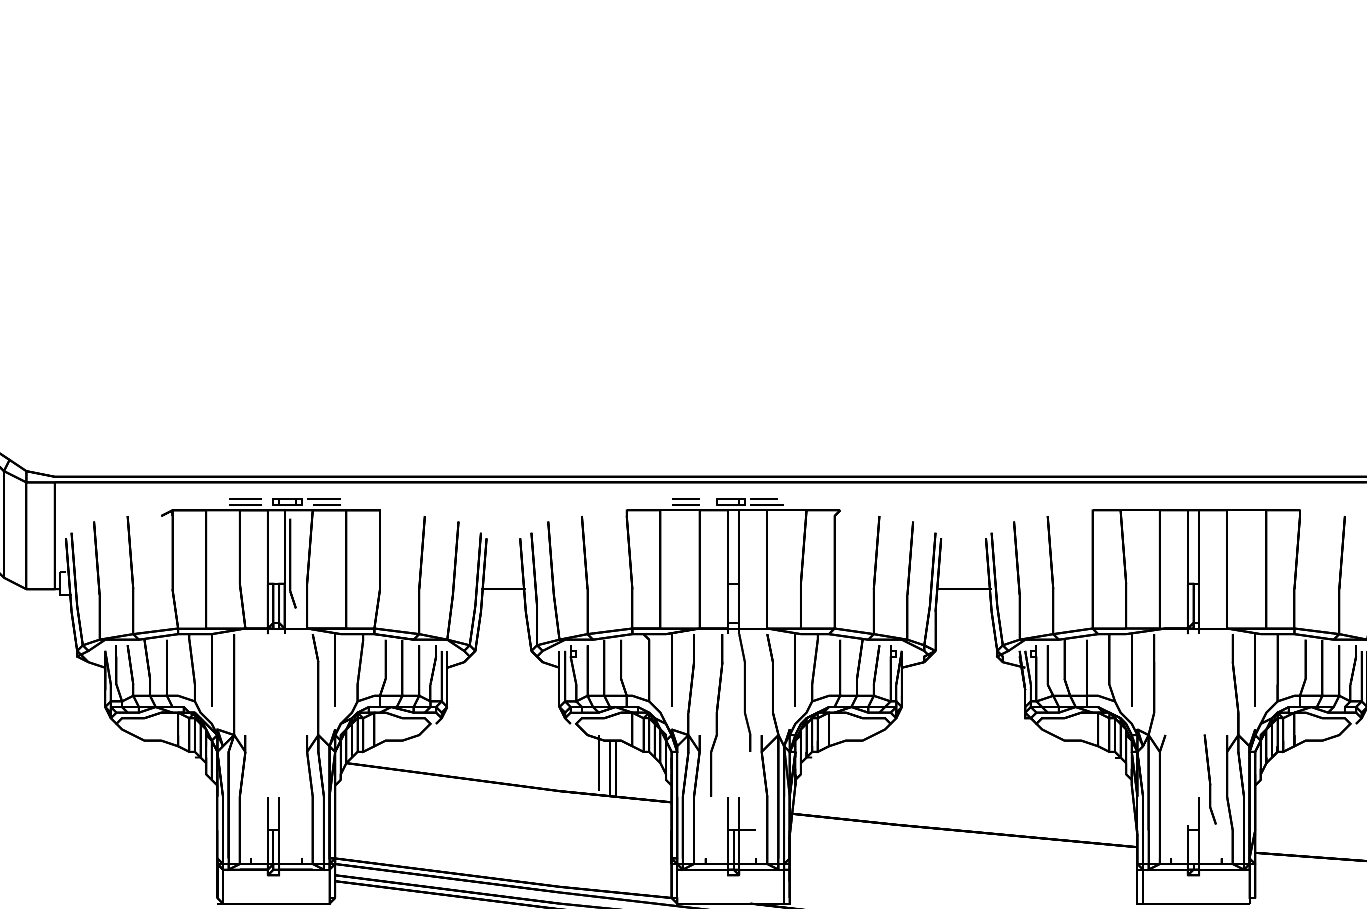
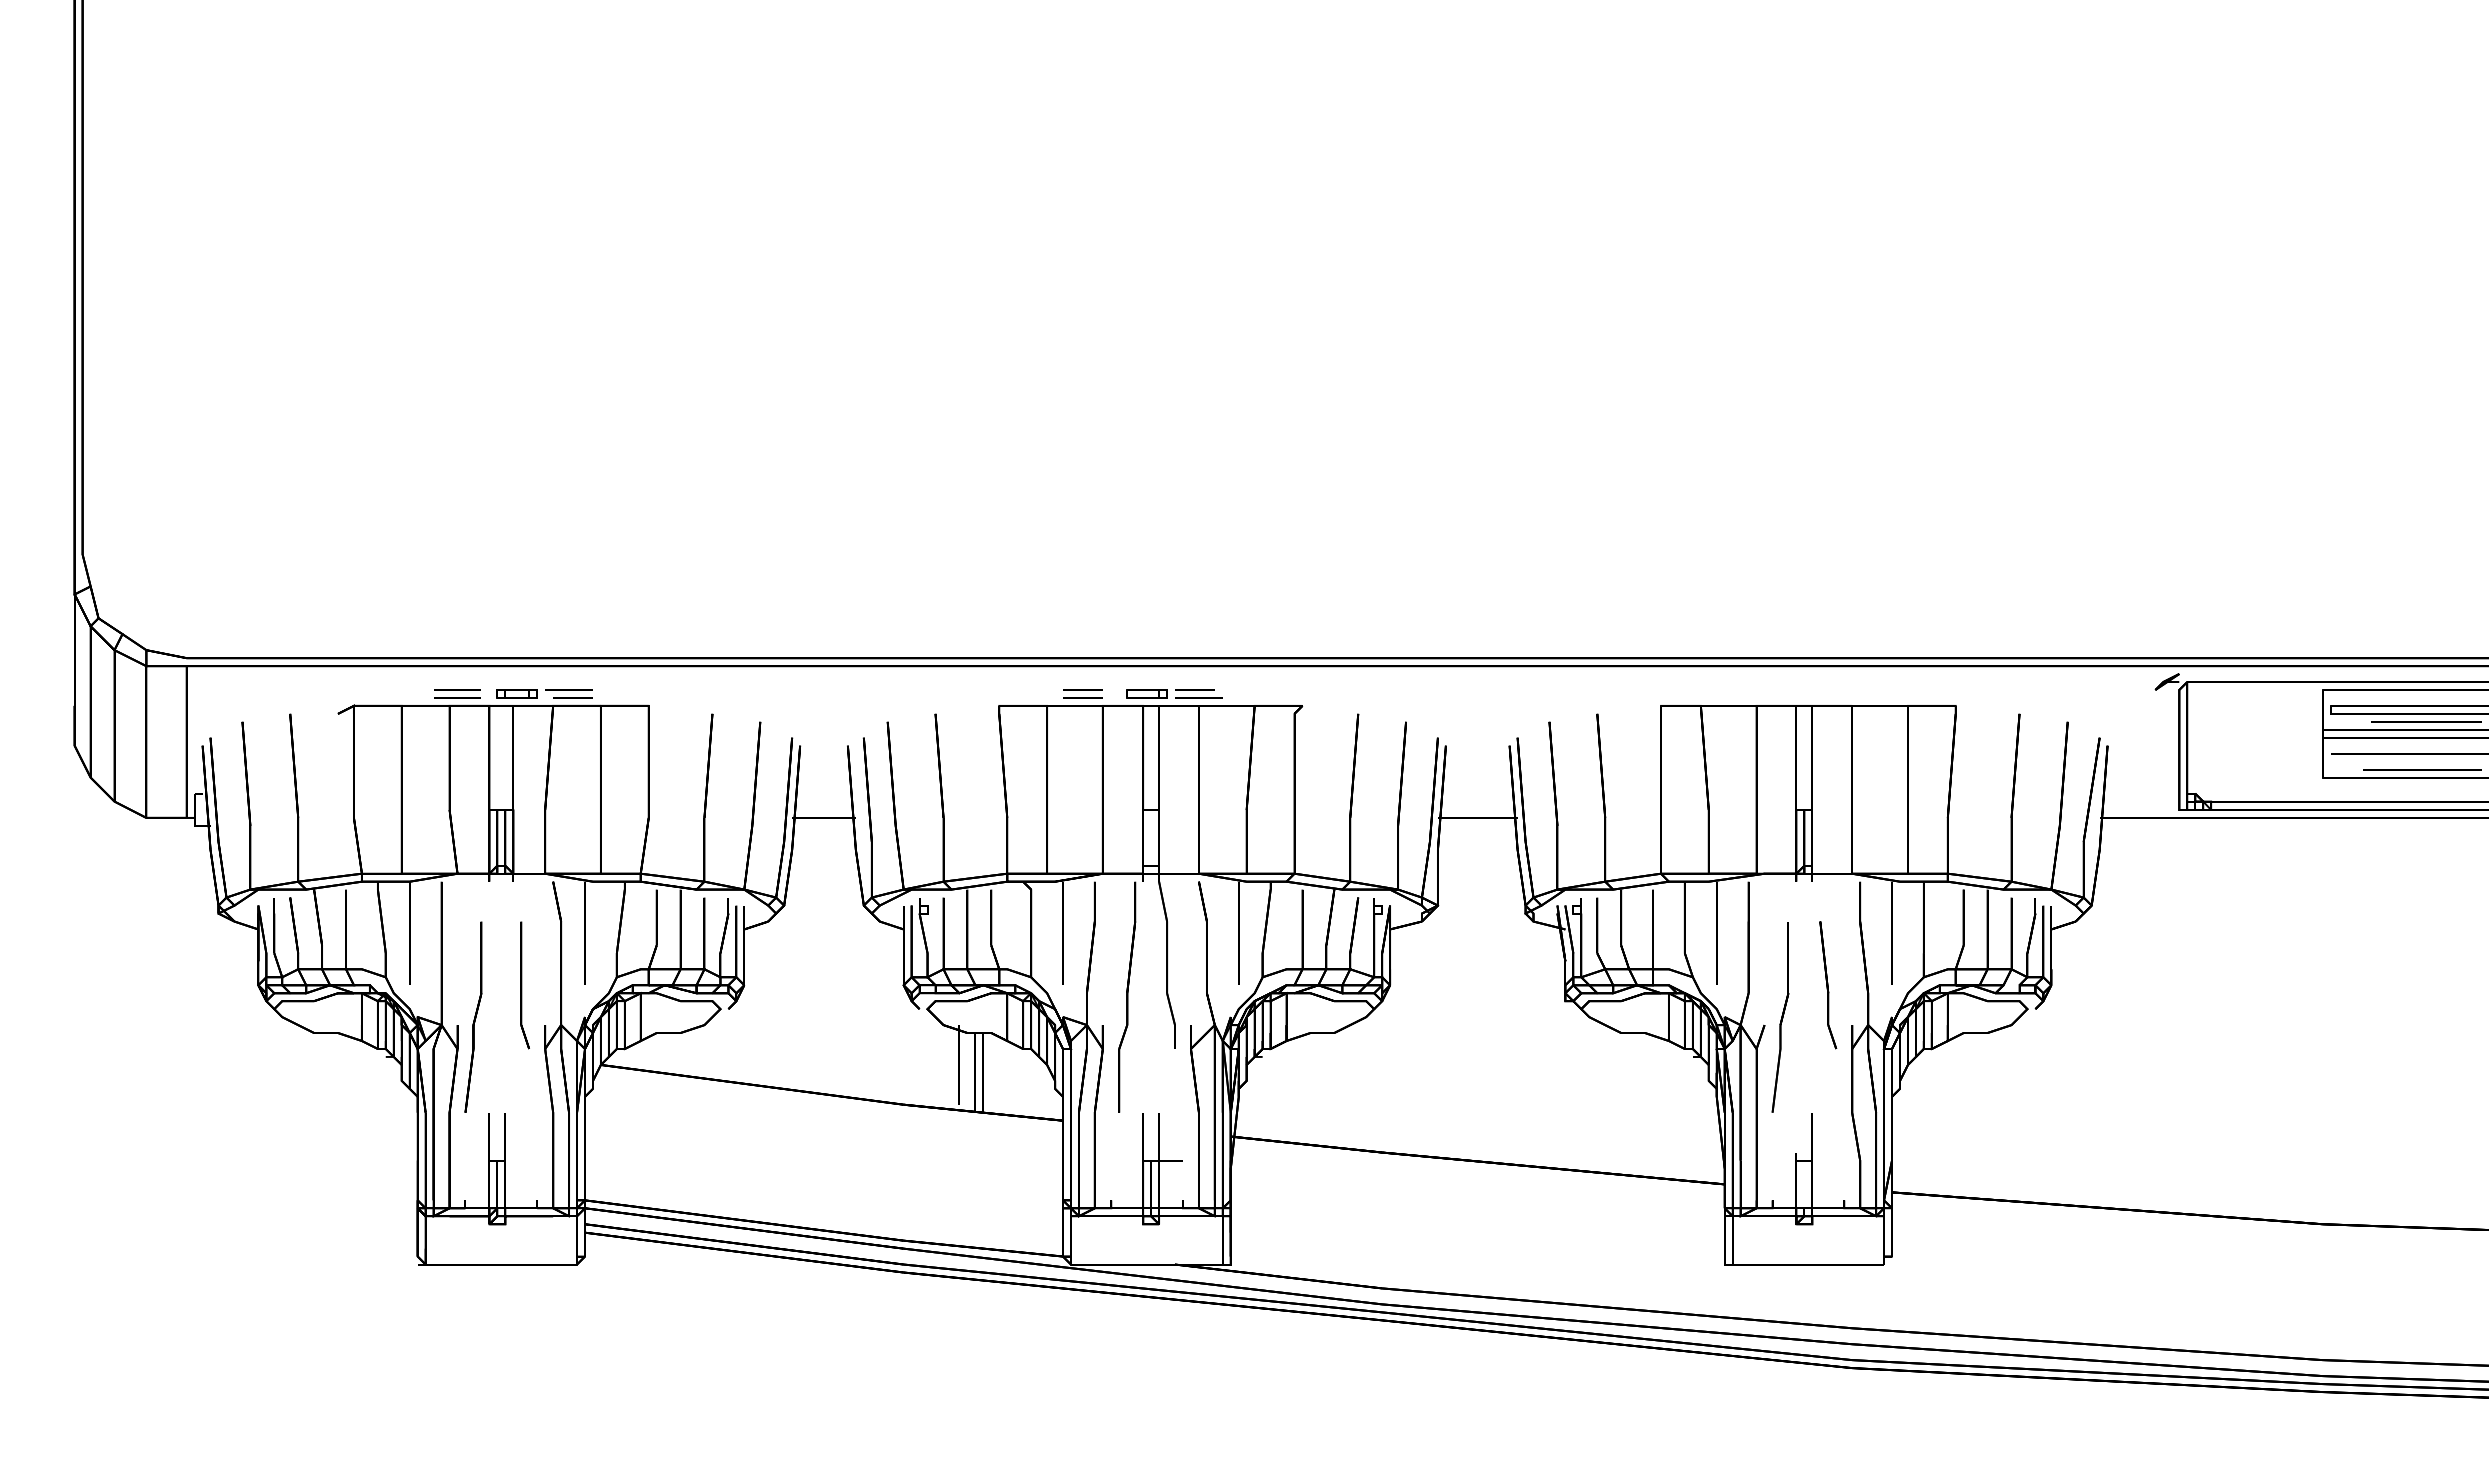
part: (292, 563) -> (524, 985), moved
part: (256, 729) -> (473, 1016), added
part: (1176, 729) -> (1780, 1017), added
part: (1210, 779) -> (1828, 985), moved

